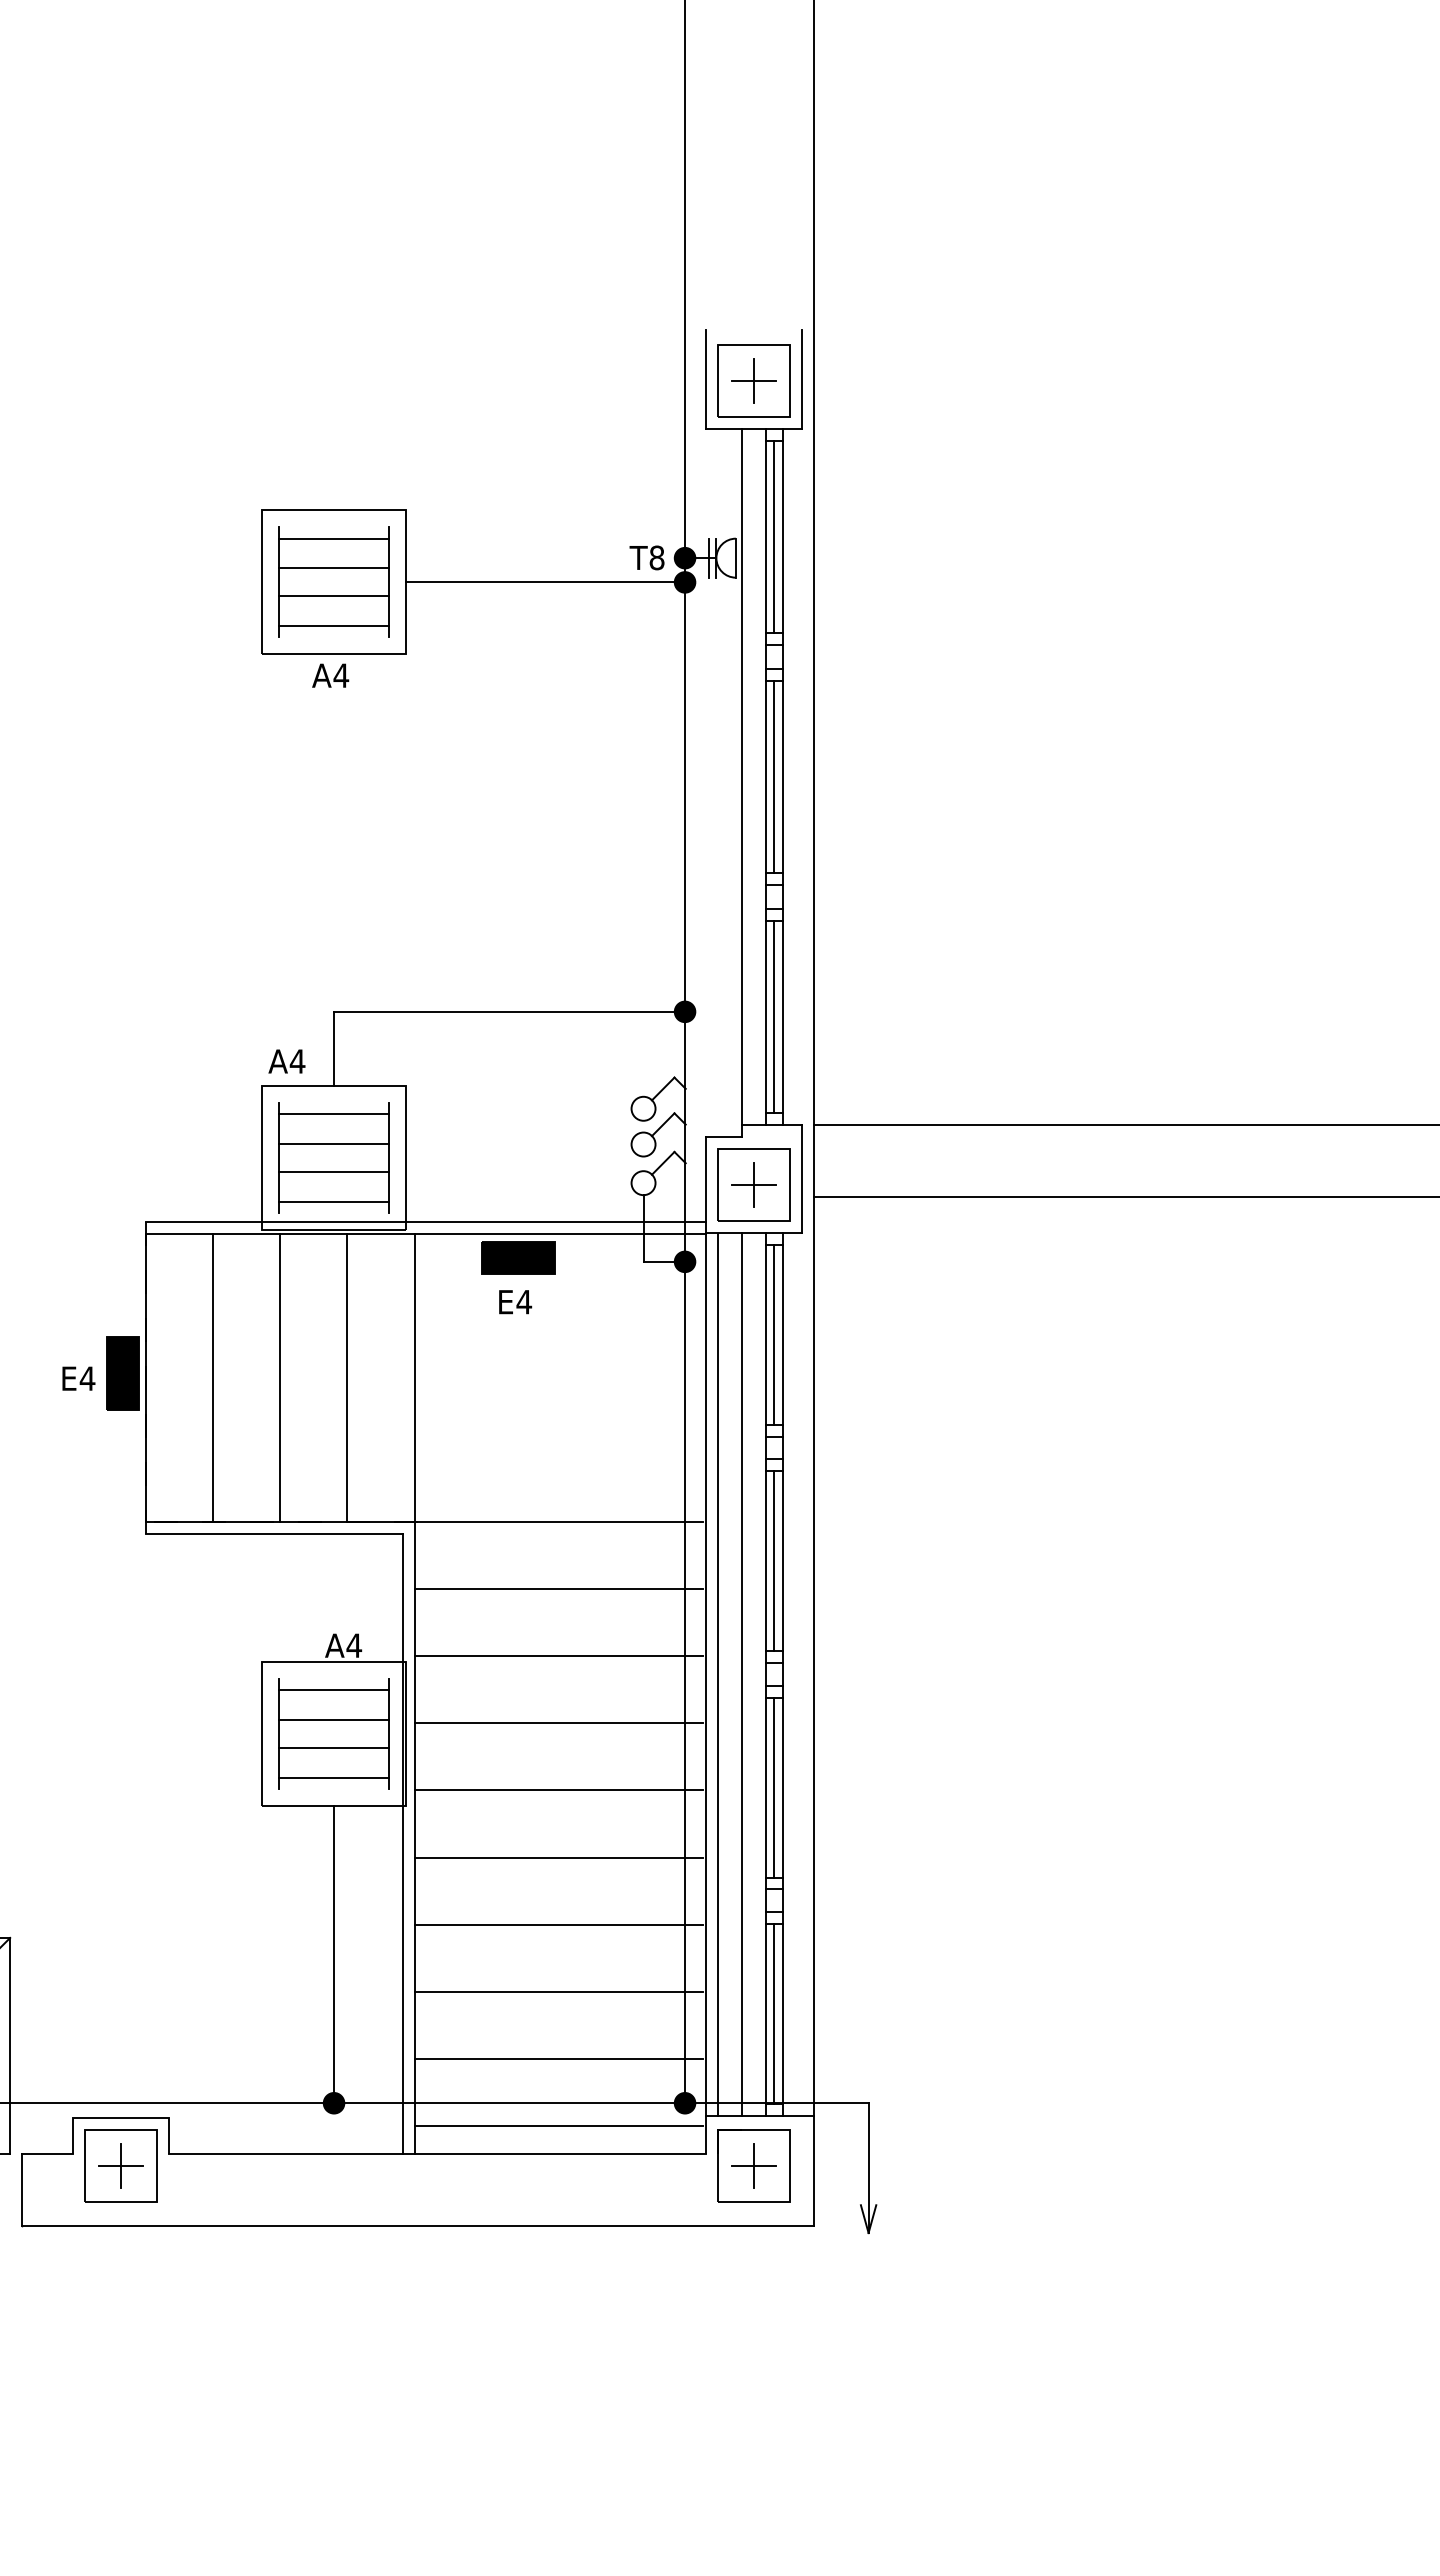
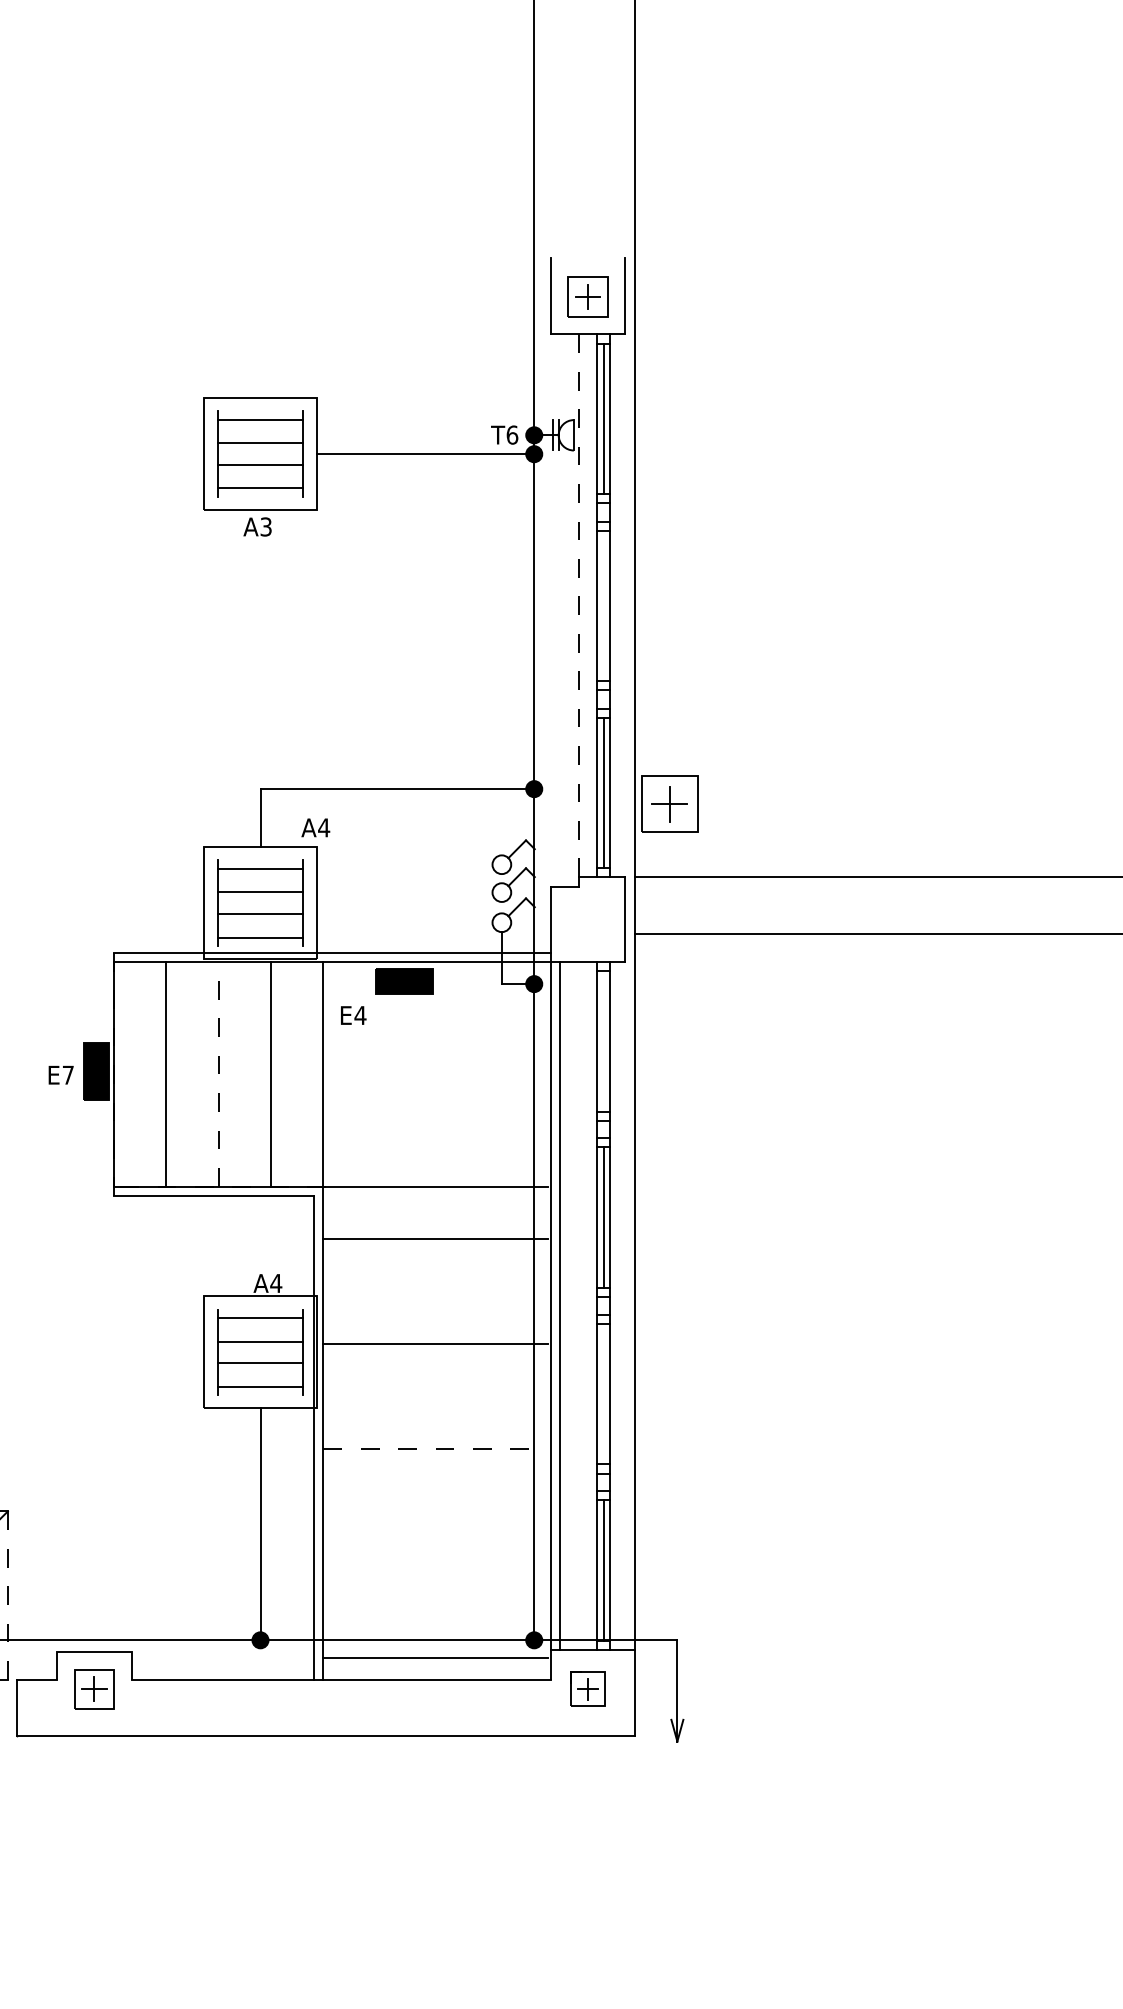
part: (753, 380) -> (587, 296), size x0.7
text: (656, 557) -> (511, 434), T8 -> T6
text: (341, 675) -> (266, 526), A4 -> A3
line: (741, 776) -> (578, 605), solid -> dashed
line: (774, 776) -> (604, 605), removed
text: (286, 1061) -> (315, 827), moved
part: (753, 1184) -> (669, 803), moved
text: (515, 1302) -> (353, 1015), moved
line: (774, 1335) -> (604, 1041), removed
line: (280, 1377) -> (218, 1074), solid -> dashed
text: (87, 1378) -> (68, 1075), E4 -> E7
line: (558, 1656) -> (435, 1291), removed
line: (741, 1674) -> (578, 1305), removed
line: (774, 1787) -> (604, 1394), removed
line: (558, 1790) -> (435, 1396), removed
line: (558, 1857) -> (435, 1448), solid -> dashed
line: (558, 1924) -> (435, 1500), removed
line: (558, 1991) -> (435, 1553), removed
line: (10, 2045) -> (8, 1595), solid -> dashed
line: (558, 2059) -> (435, 1606), removed
part: (120, 2165) -> (93, 1688), size x0.7
part: (753, 2165) -> (587, 1688), size x0.6

